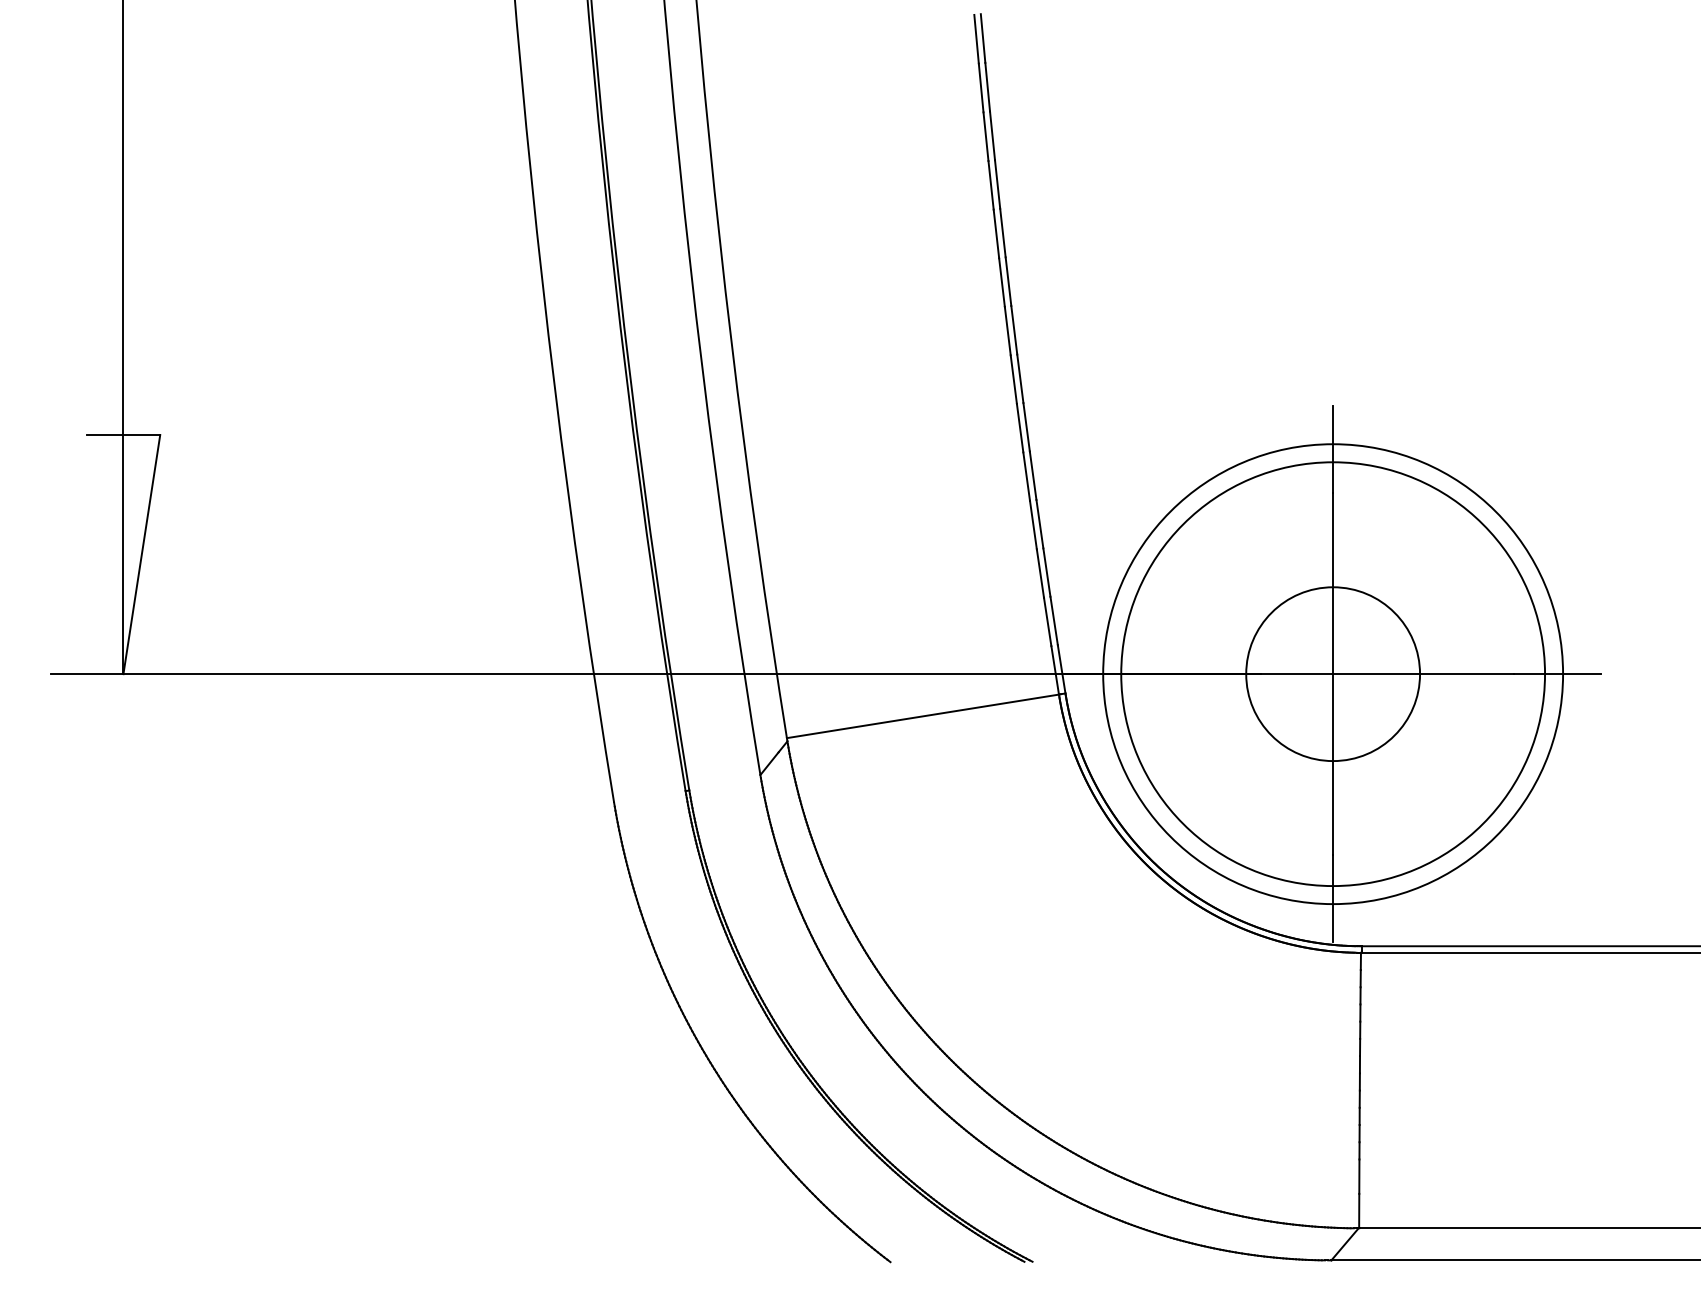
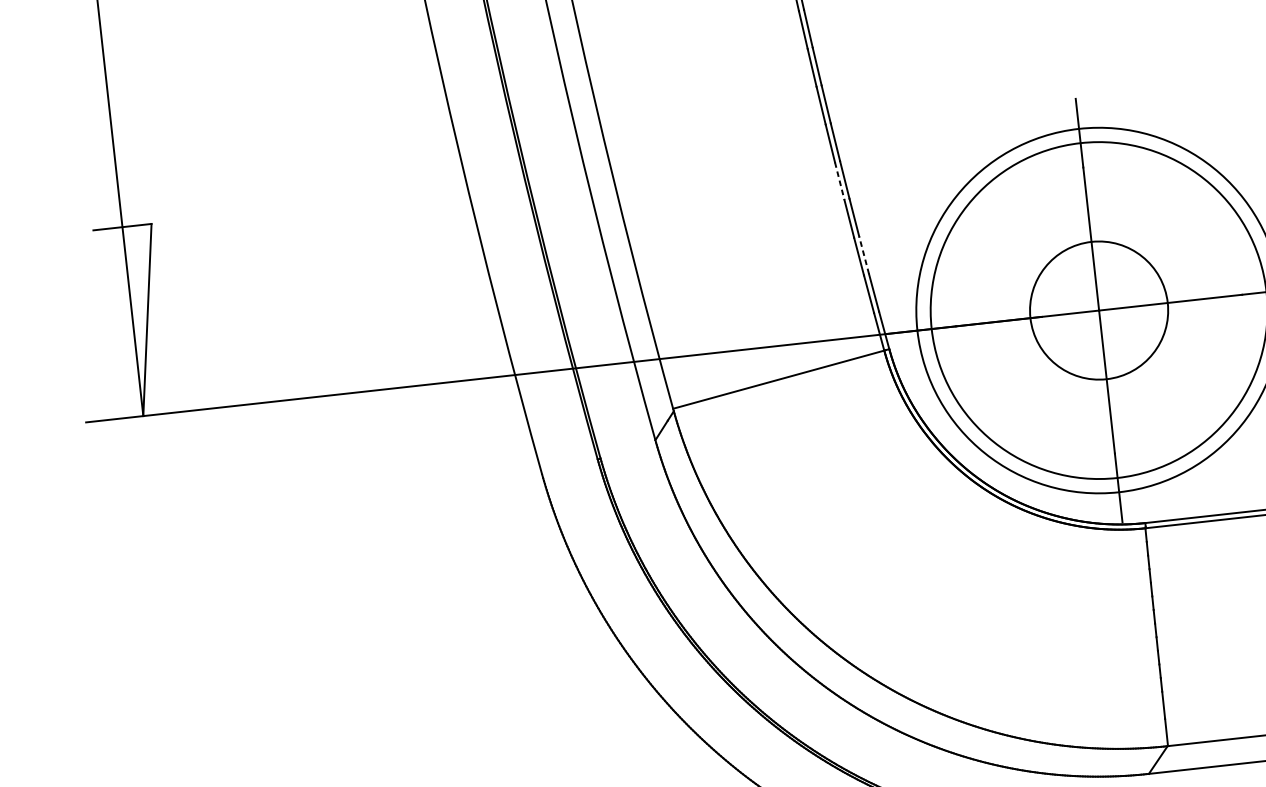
line: (1026, 477) -> (839, 181), solid -> dashed
line: (1046, 572) -> (863, 255), solid -> dashed

